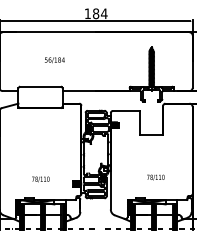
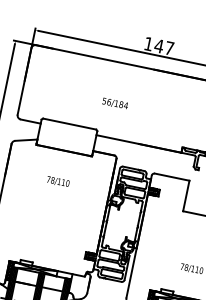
text: (99, 13) -> (163, 46), 184 -> 147
text: (54, 60) -> (114, 103), moved
text: (40, 179) -> (57, 181), moved

